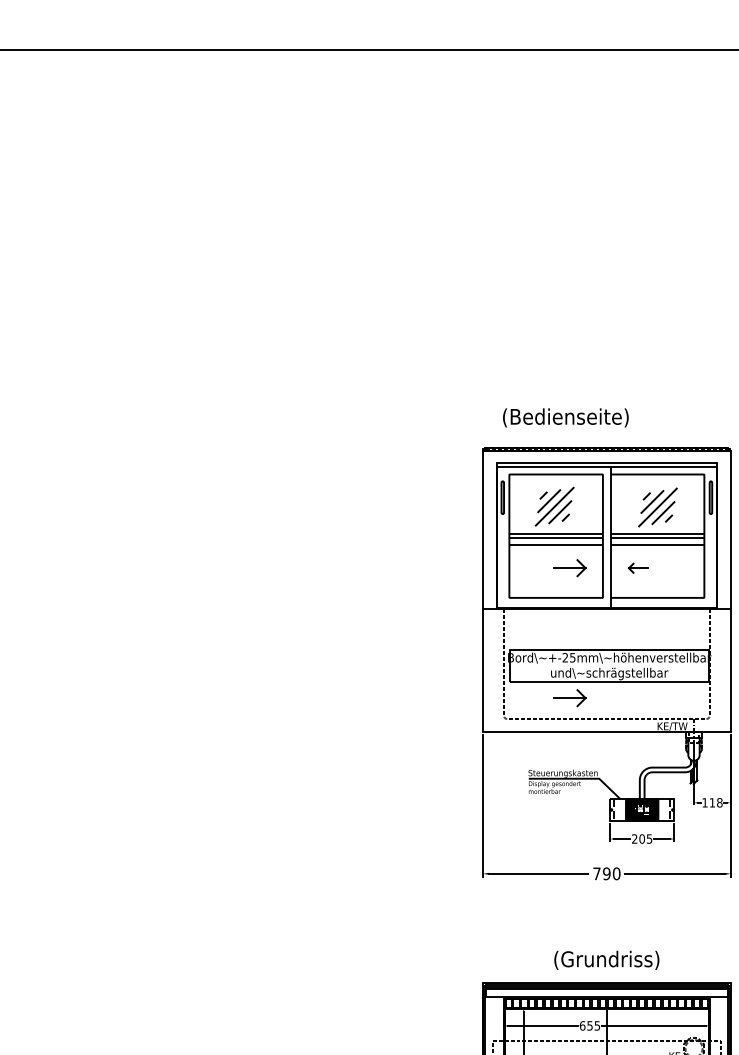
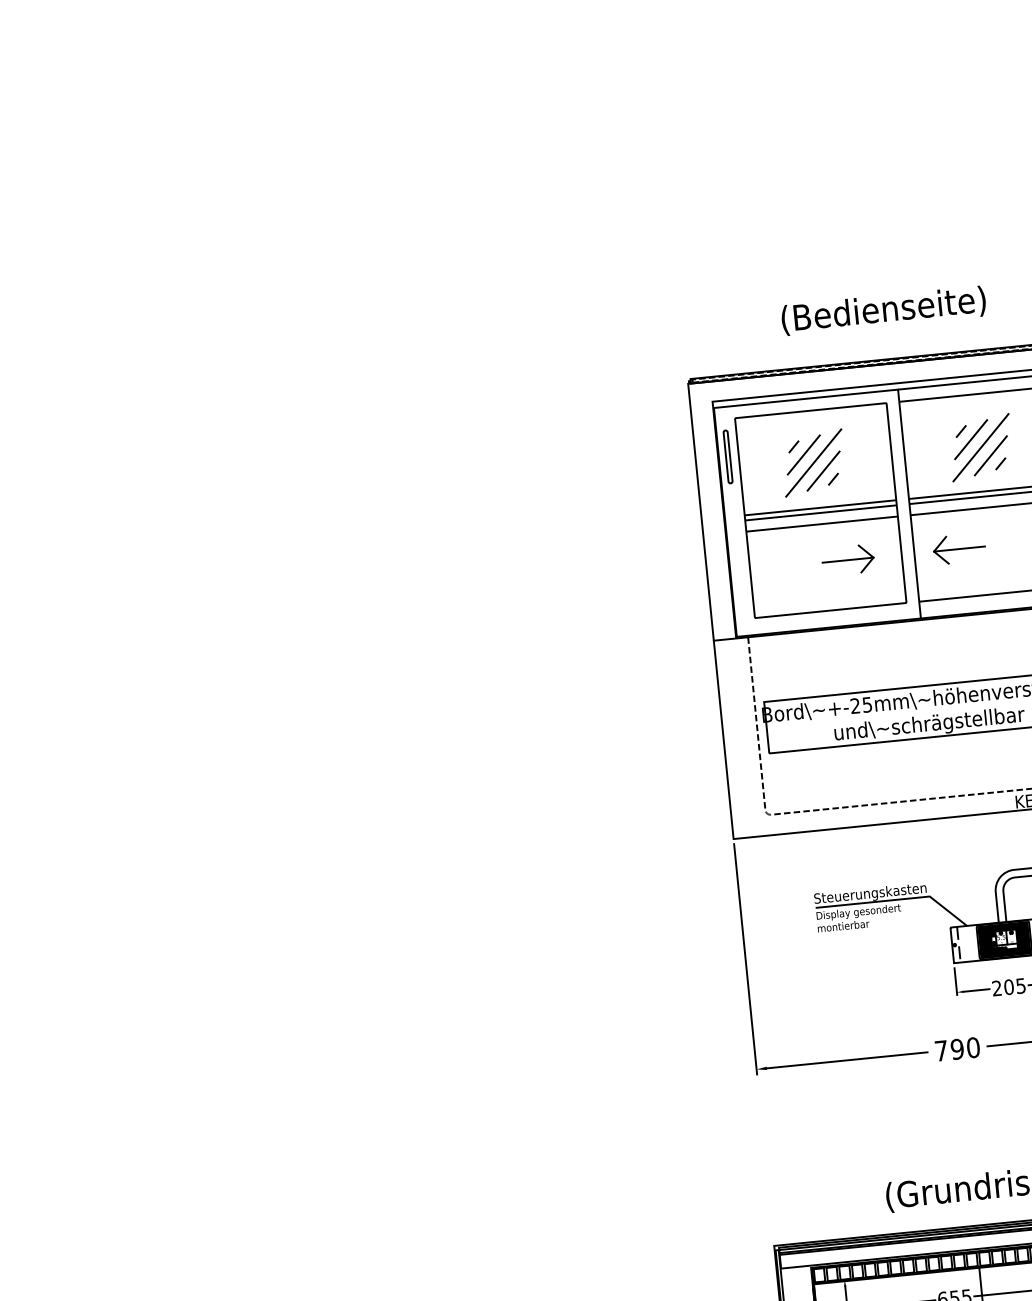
text: (565, 417) -> (883, 310), moved
part: (637, 568) -> (957, 549), size x1.67
part: (569, 698) -> (868, 771), removed

